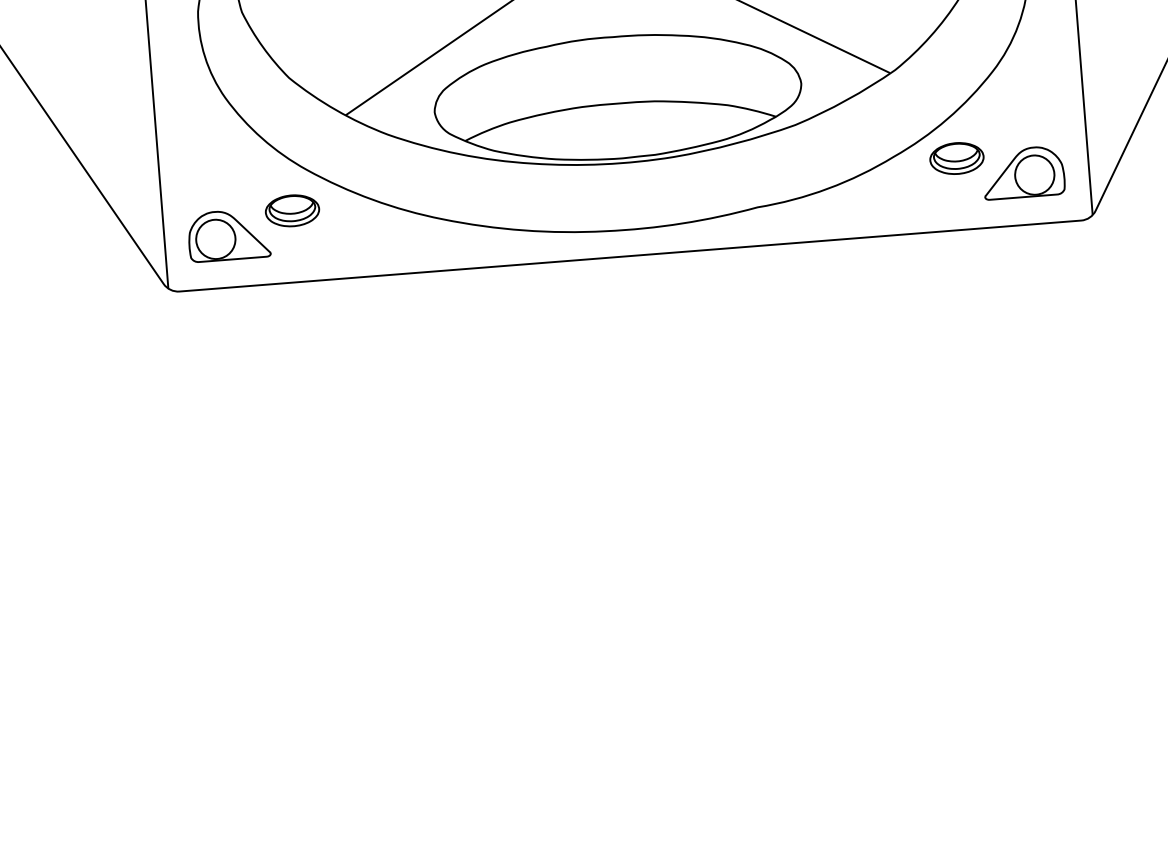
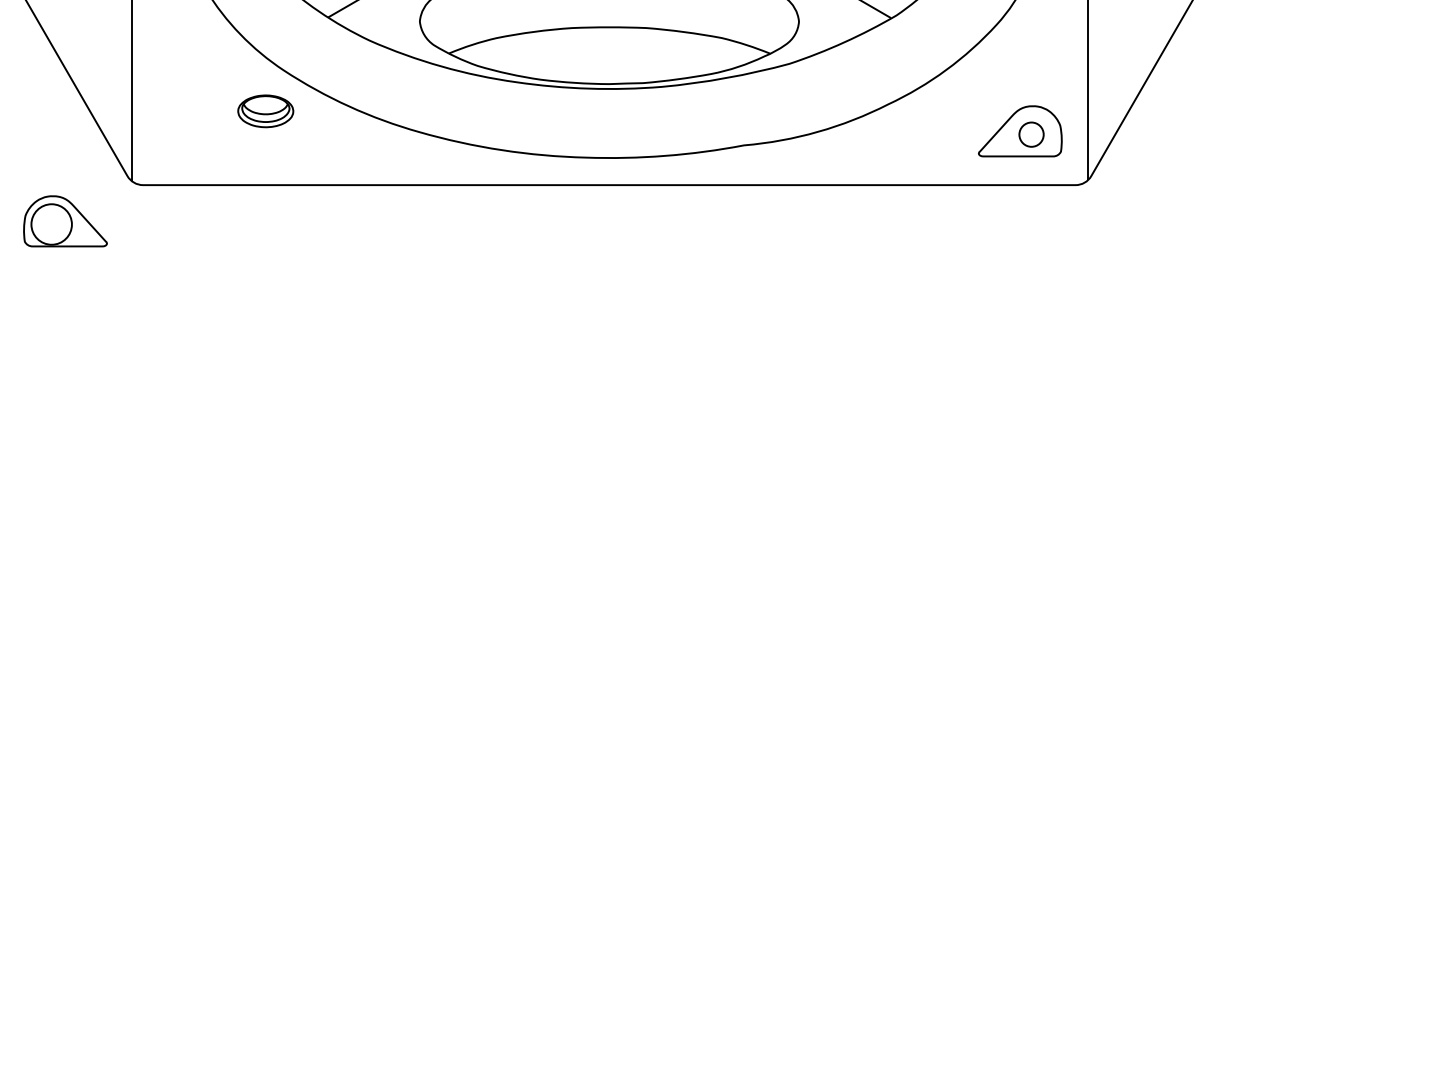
part: (956, 158) -> (952, 111), removed
circle: (1034, 174) -> (1031, 134), size x0.6
part: (228, 235) -> (65, 221), moved

